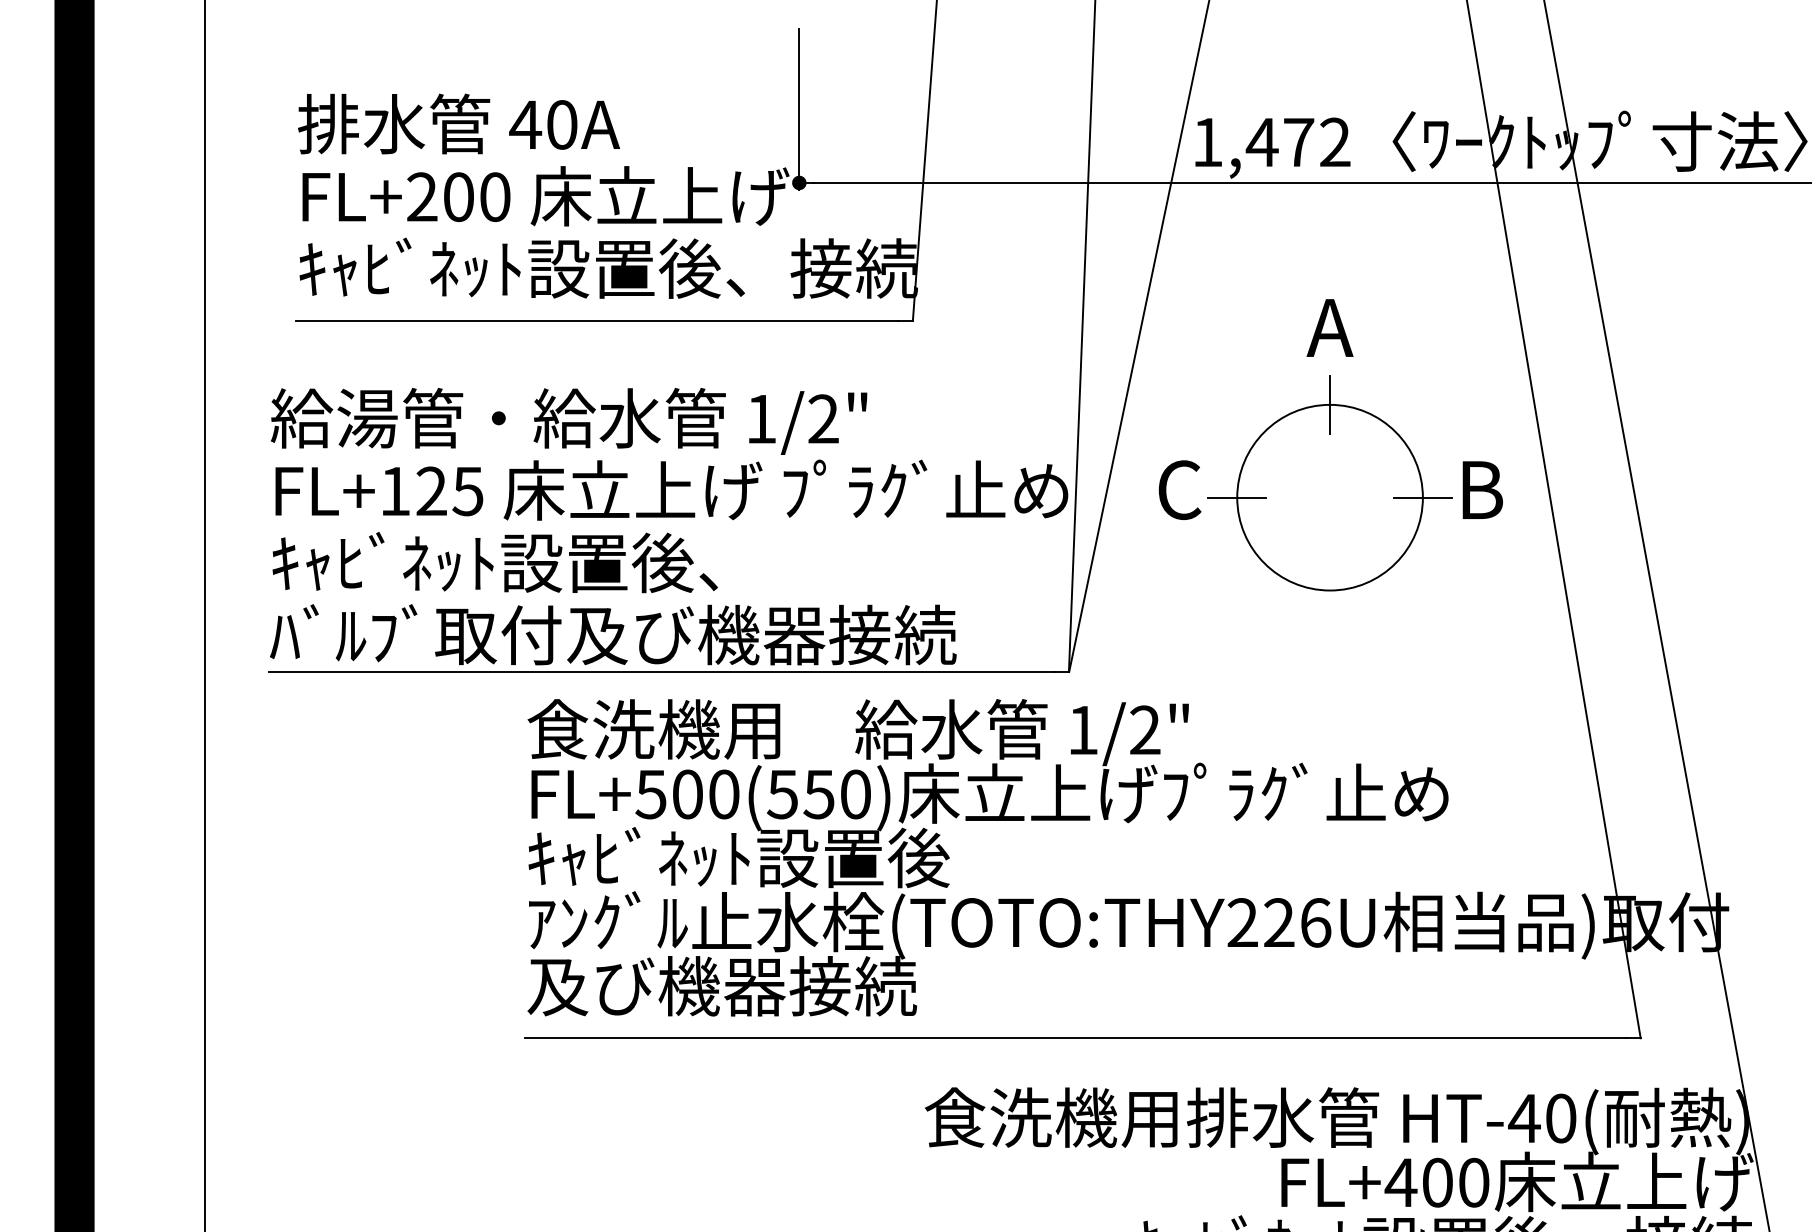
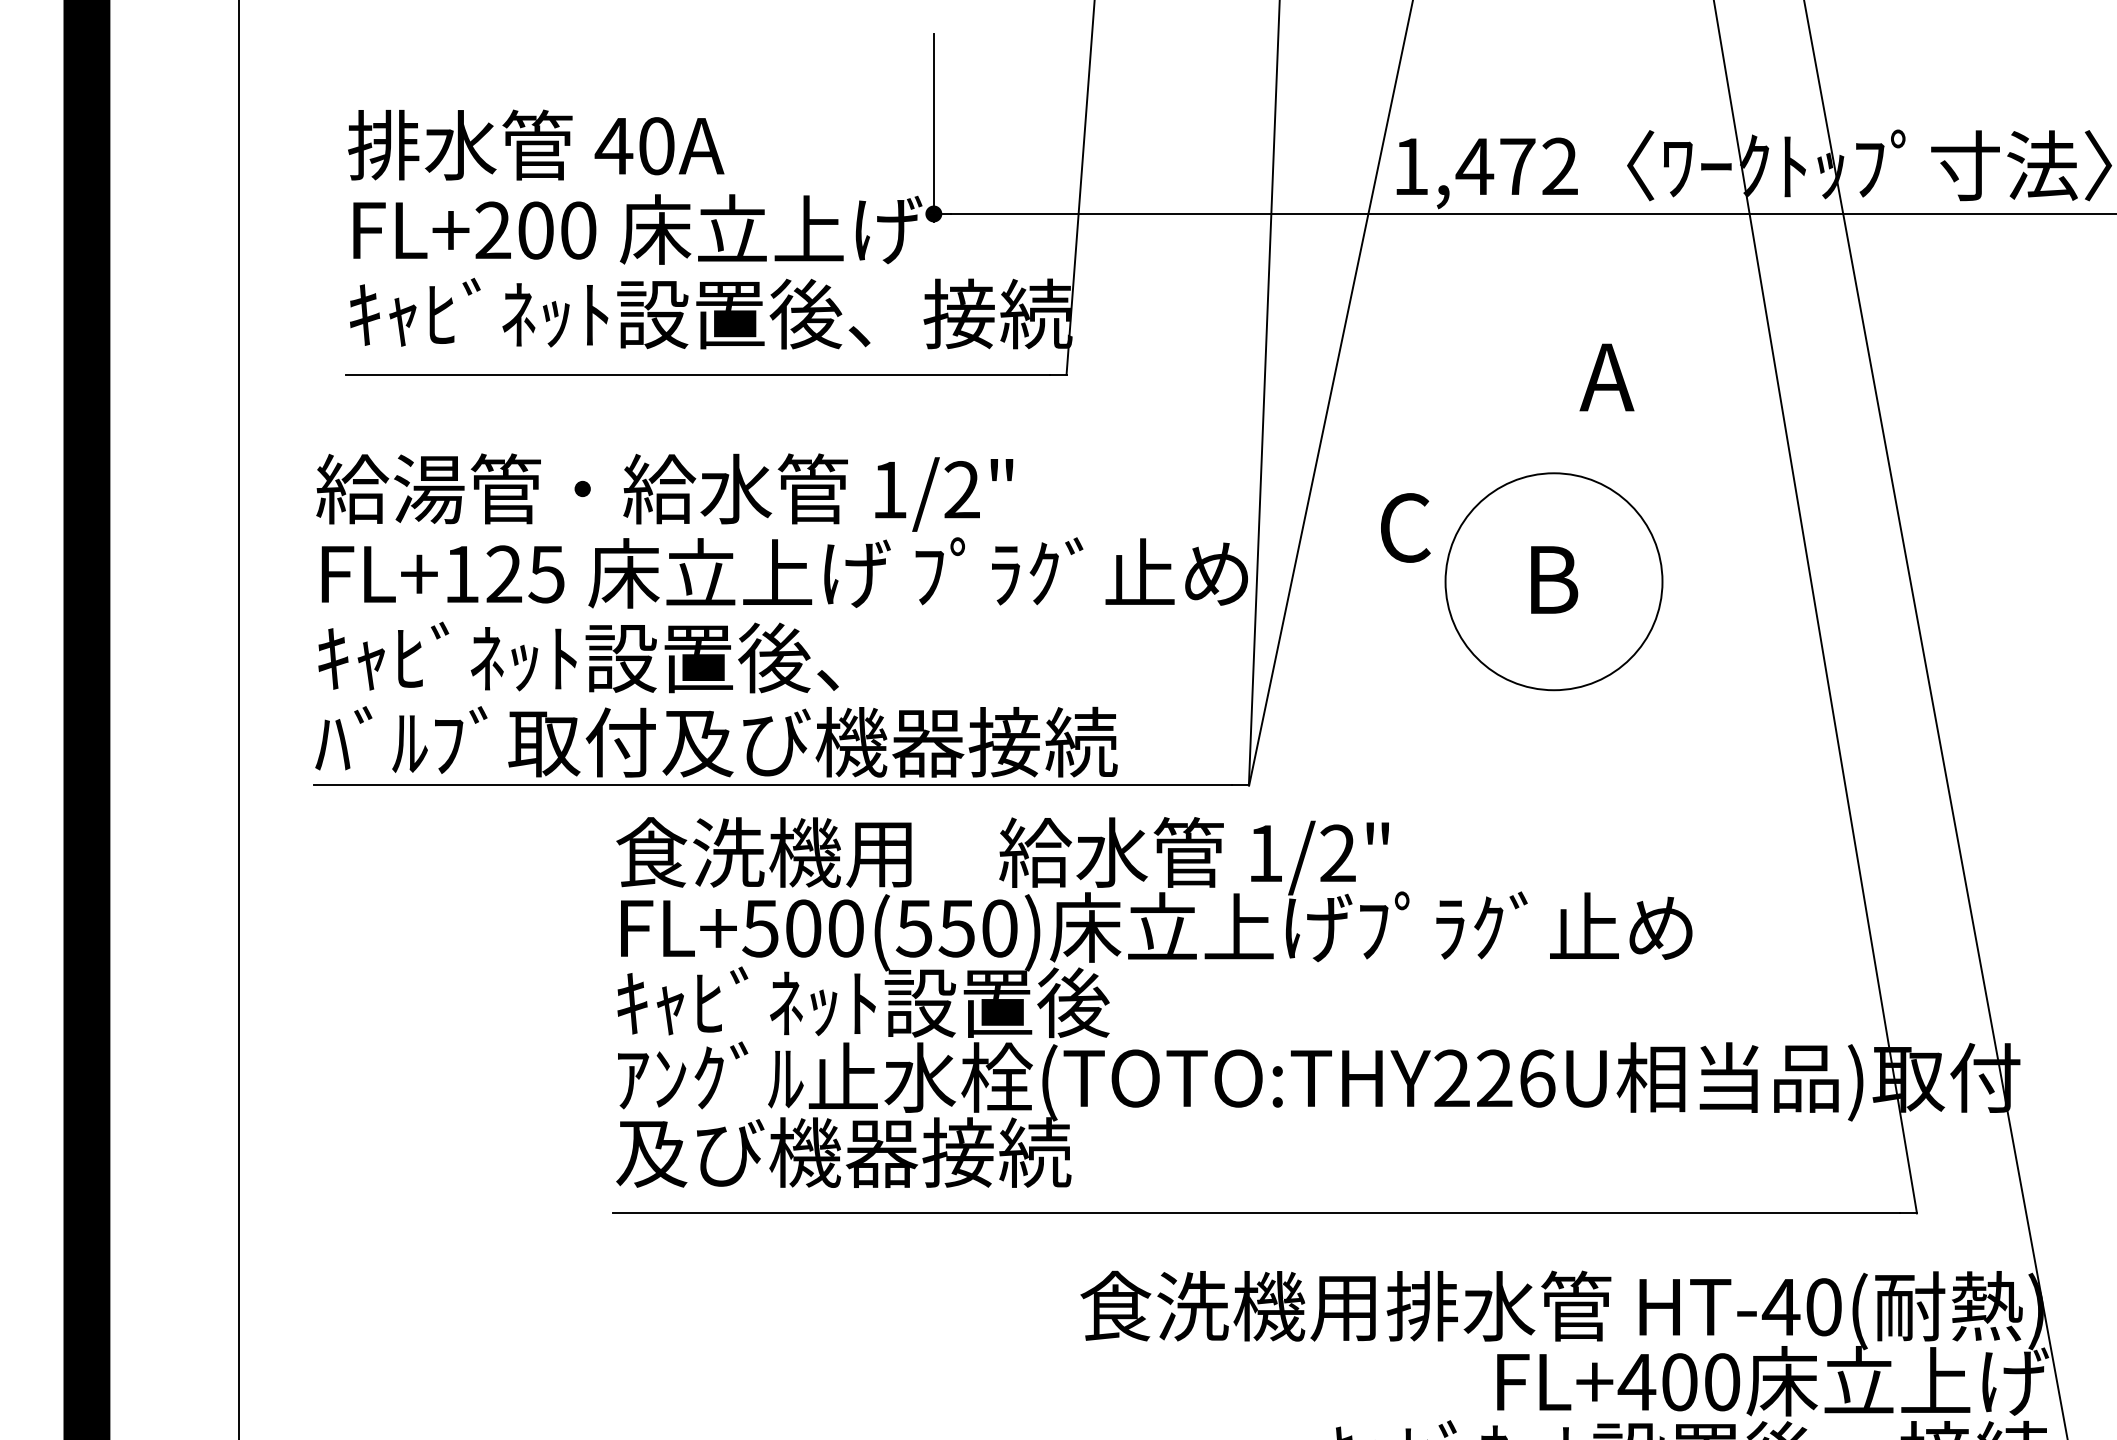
text: (1329, 328) -> (1606, 377), moved
line: (1330, 405) -> (1554, 473), removed
text: (1179, 489) -> (1405, 527), moved
text: (1482, 489) -> (1554, 579), moved
line: (1237, 497) -> (1445, 581), removed
line: (1422, 497) -> (1662, 581), removed

